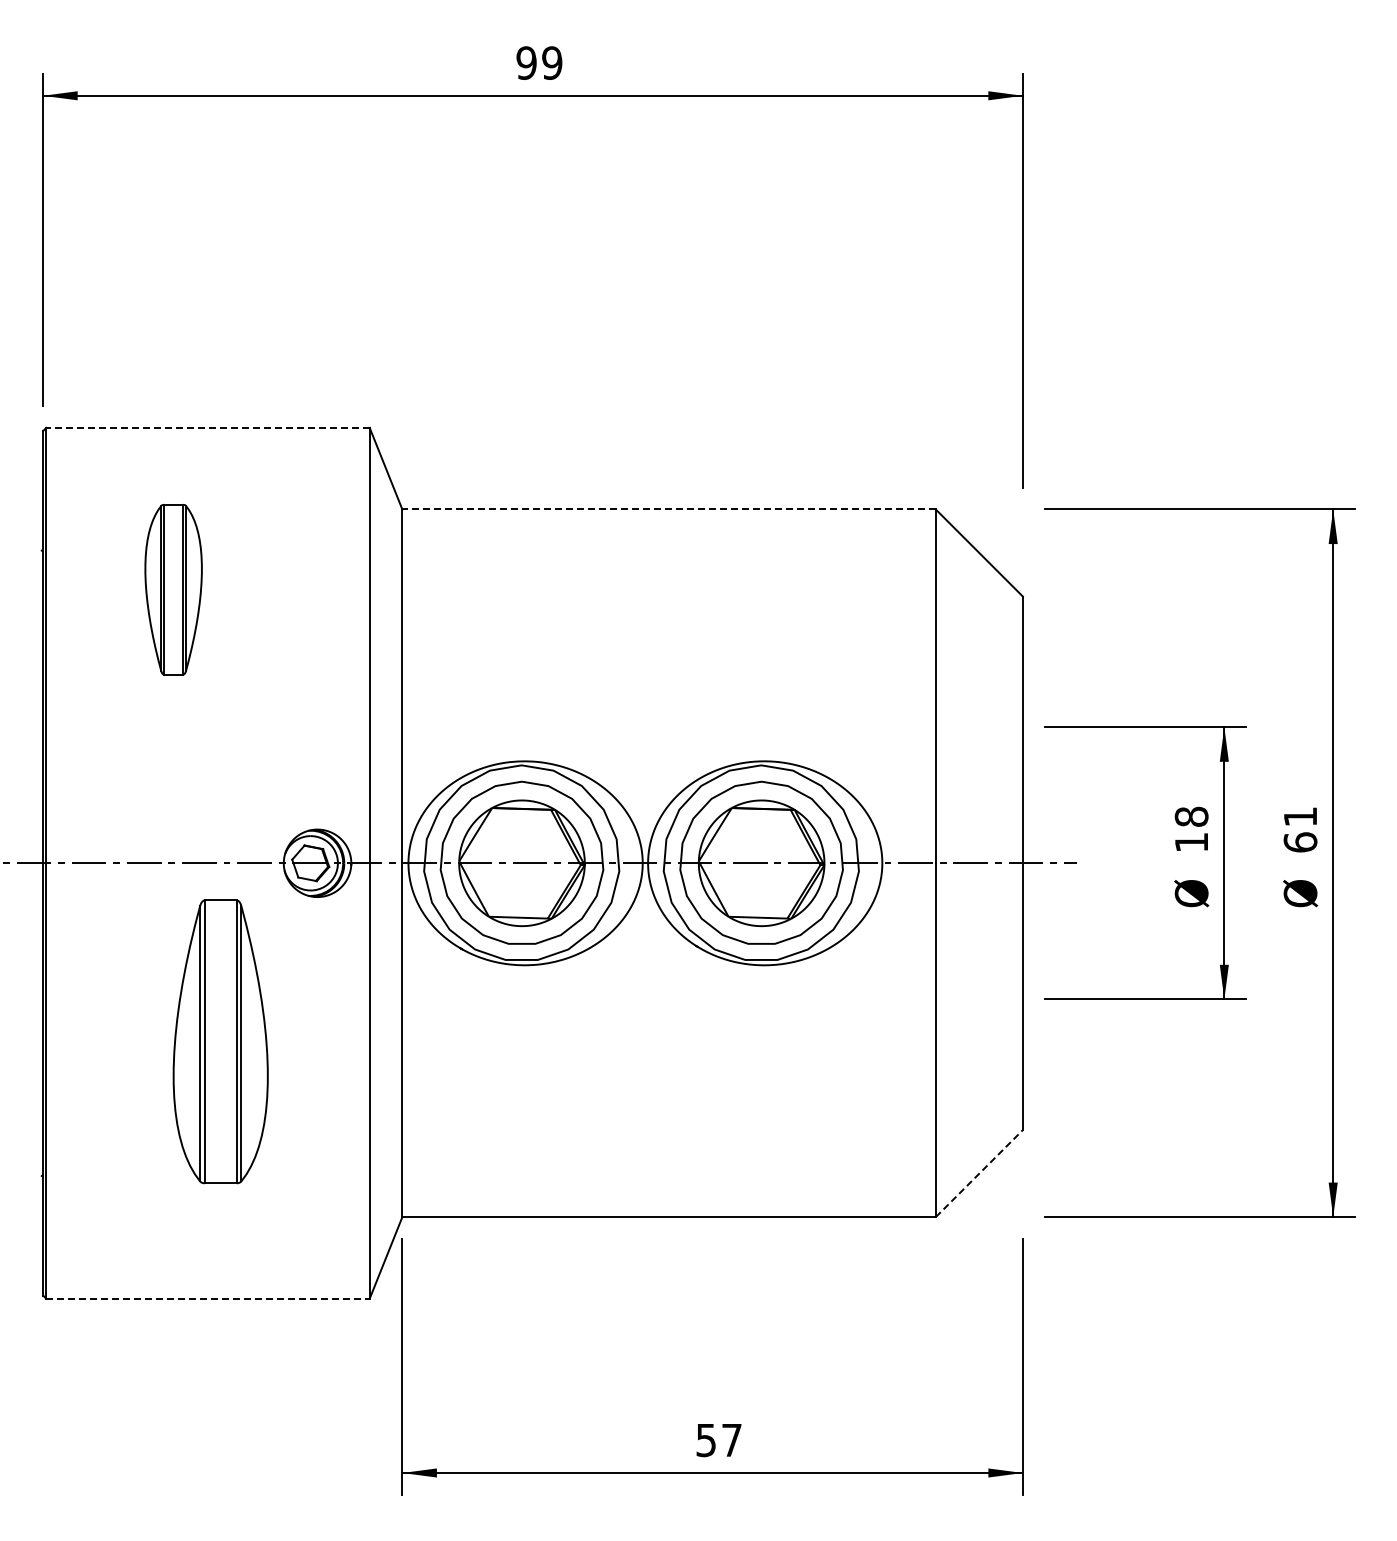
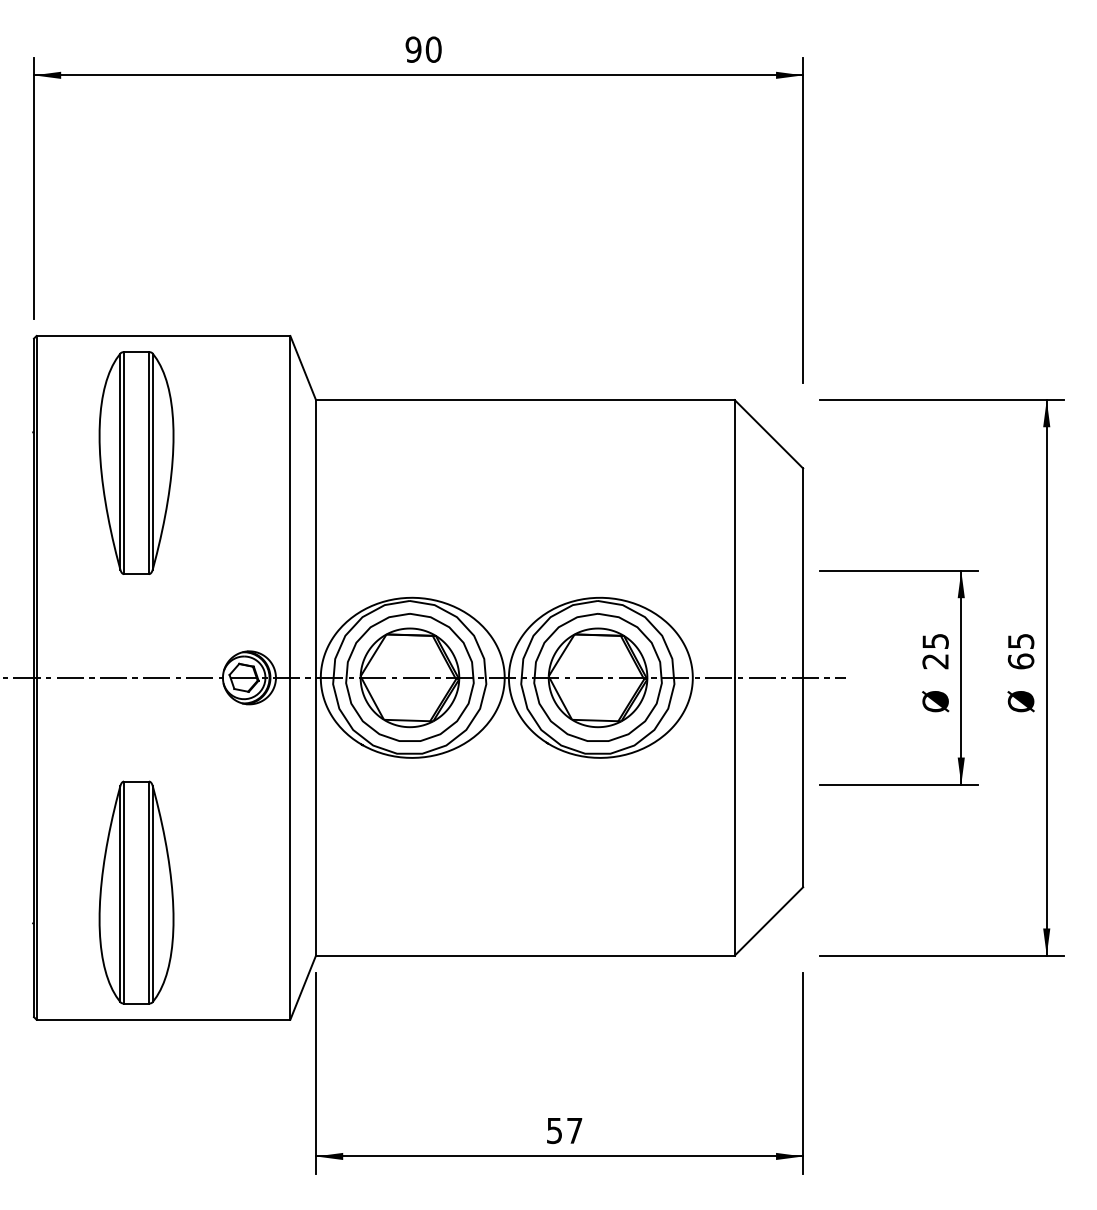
text: (552, 62) -> (433, 49), 99 -> 90
line: (208, 427) -> (163, 335), dashed -> solid
line: (669, 509) -> (525, 400), dashed -> solid
part: (173, 589) -> (136, 462), size x1.67
text: (1300, 816) -> (1021, 641), 61 -> 65
text: (1191, 829) -> (935, 651), 18 -> 25
part: (220, 1041) -> (136, 892), moved
line: (979, 1173) -> (769, 921), dashed -> solid
line: (208, 1298) -> (163, 1019), dashed -> solid

